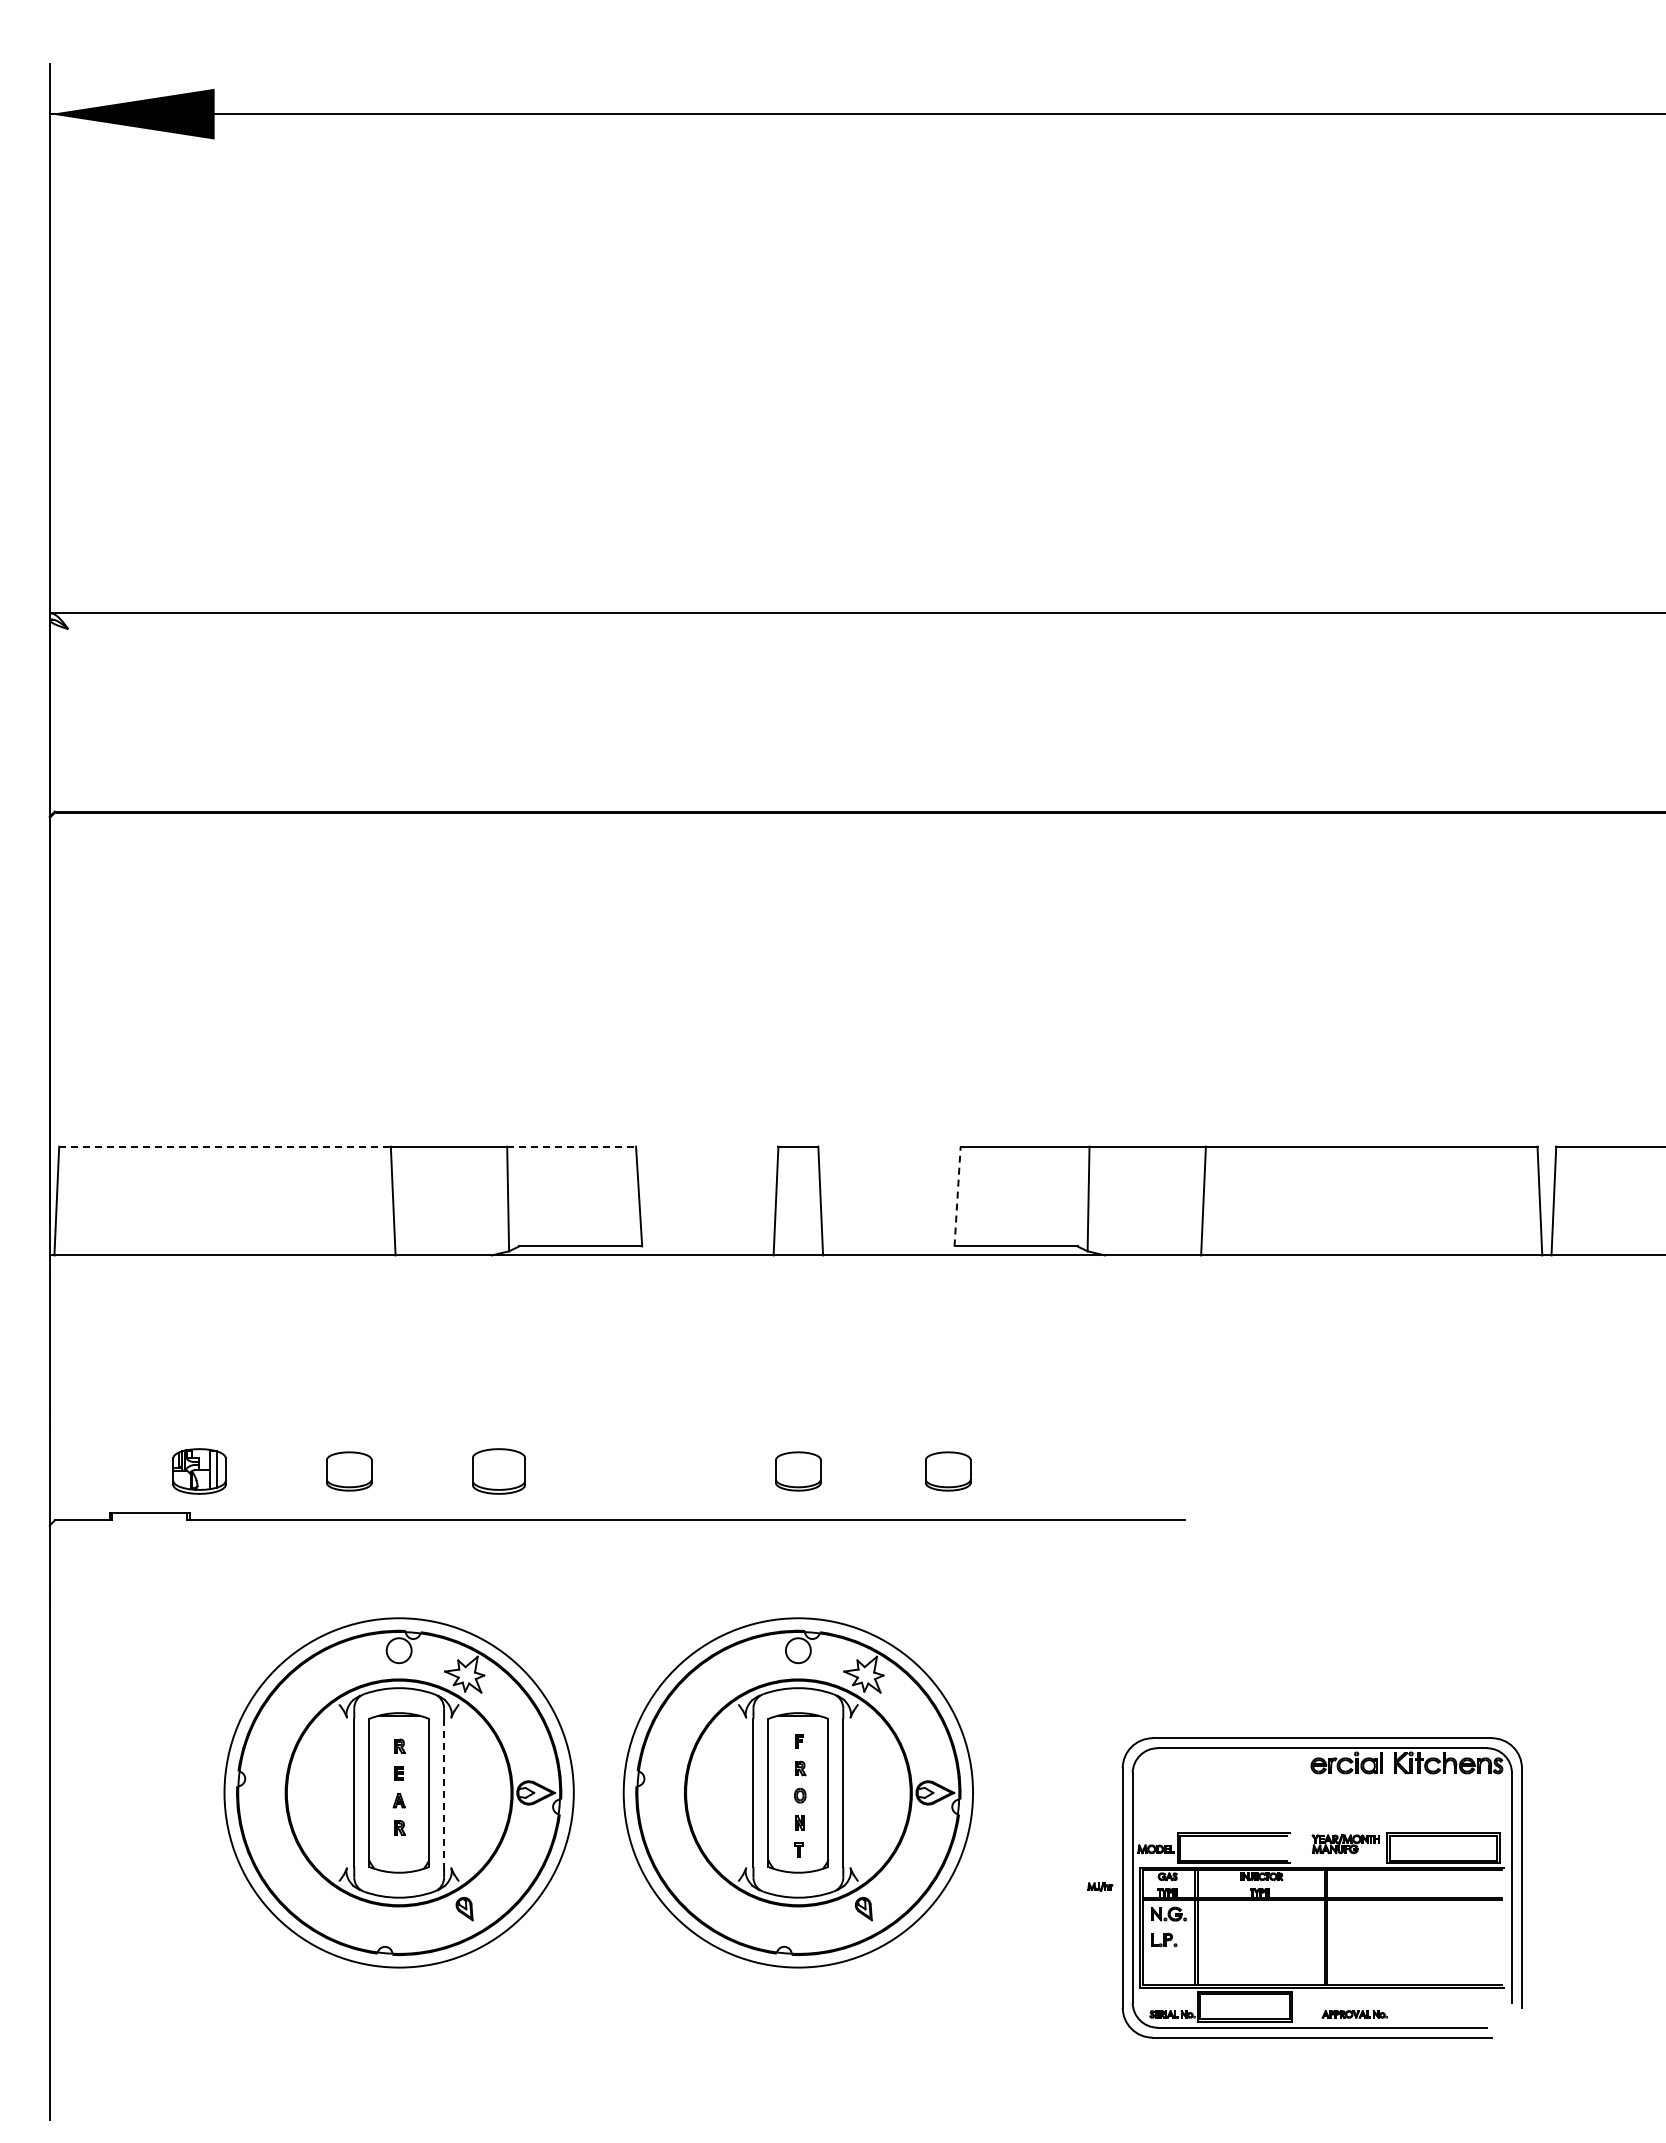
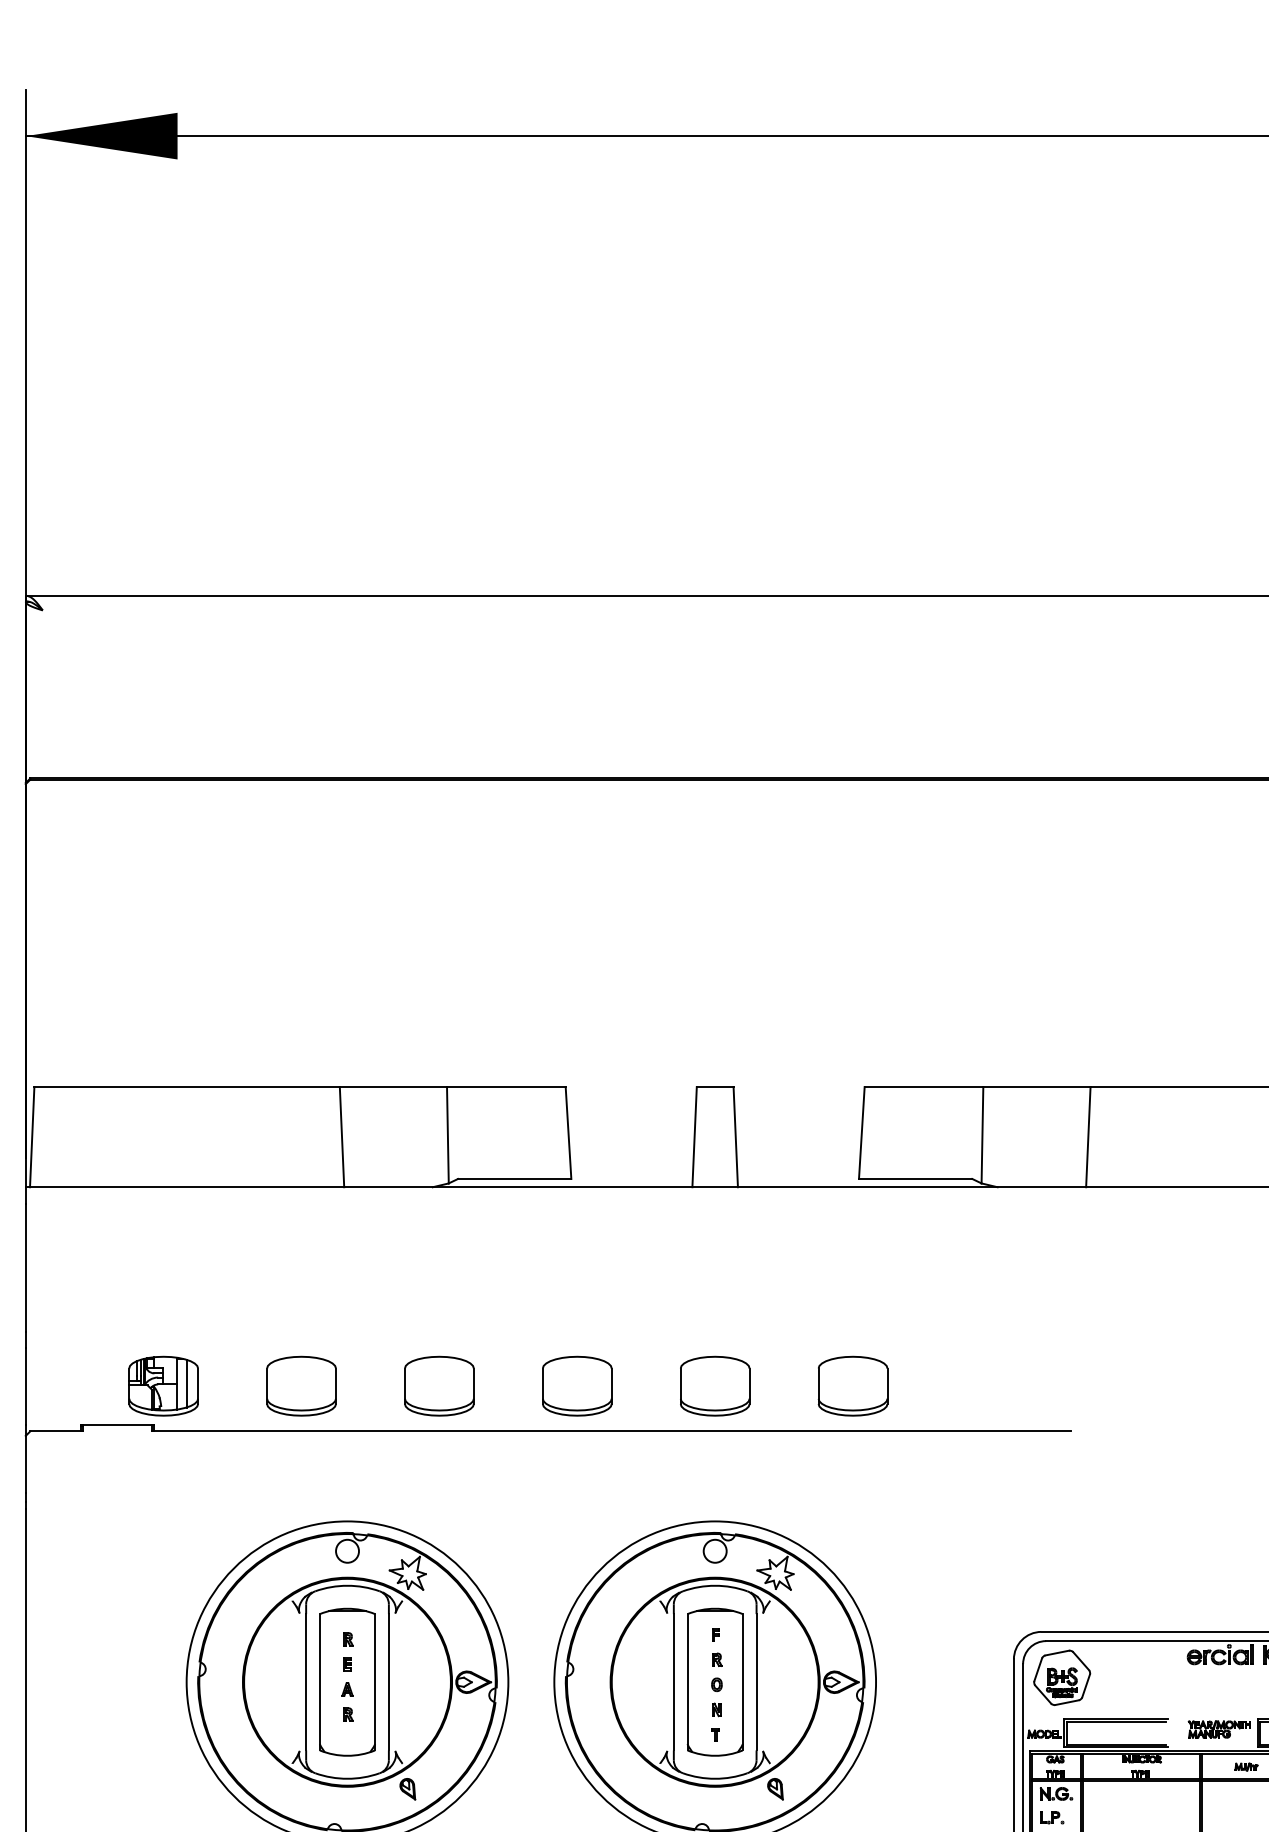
line: (225, 1146) -> (187, 1086), dashed -> solid
line: (572, 1146) -> (507, 1086), dashed -> solid
line: (957, 1196) -> (861, 1132), dashed -> solid
part: (199, 1471) -> (163, 1386), size x1.43
part: (349, 1471) -> (301, 1386), size x1.67
part: (498, 1471) -> (438, 1386), size x1.43
part: (648, 1471) -> (577, 1386), added
part: (798, 1471) -> (715, 1386), size x1.67
part: (948, 1471) -> (853, 1386), size x1.67
part: (1174, 1787) -> (1061, 1677), added
line: (444, 1793) -> (389, 1682), dashed -> solid
part: (1100, 1886) -> (1246, 1766), moved

